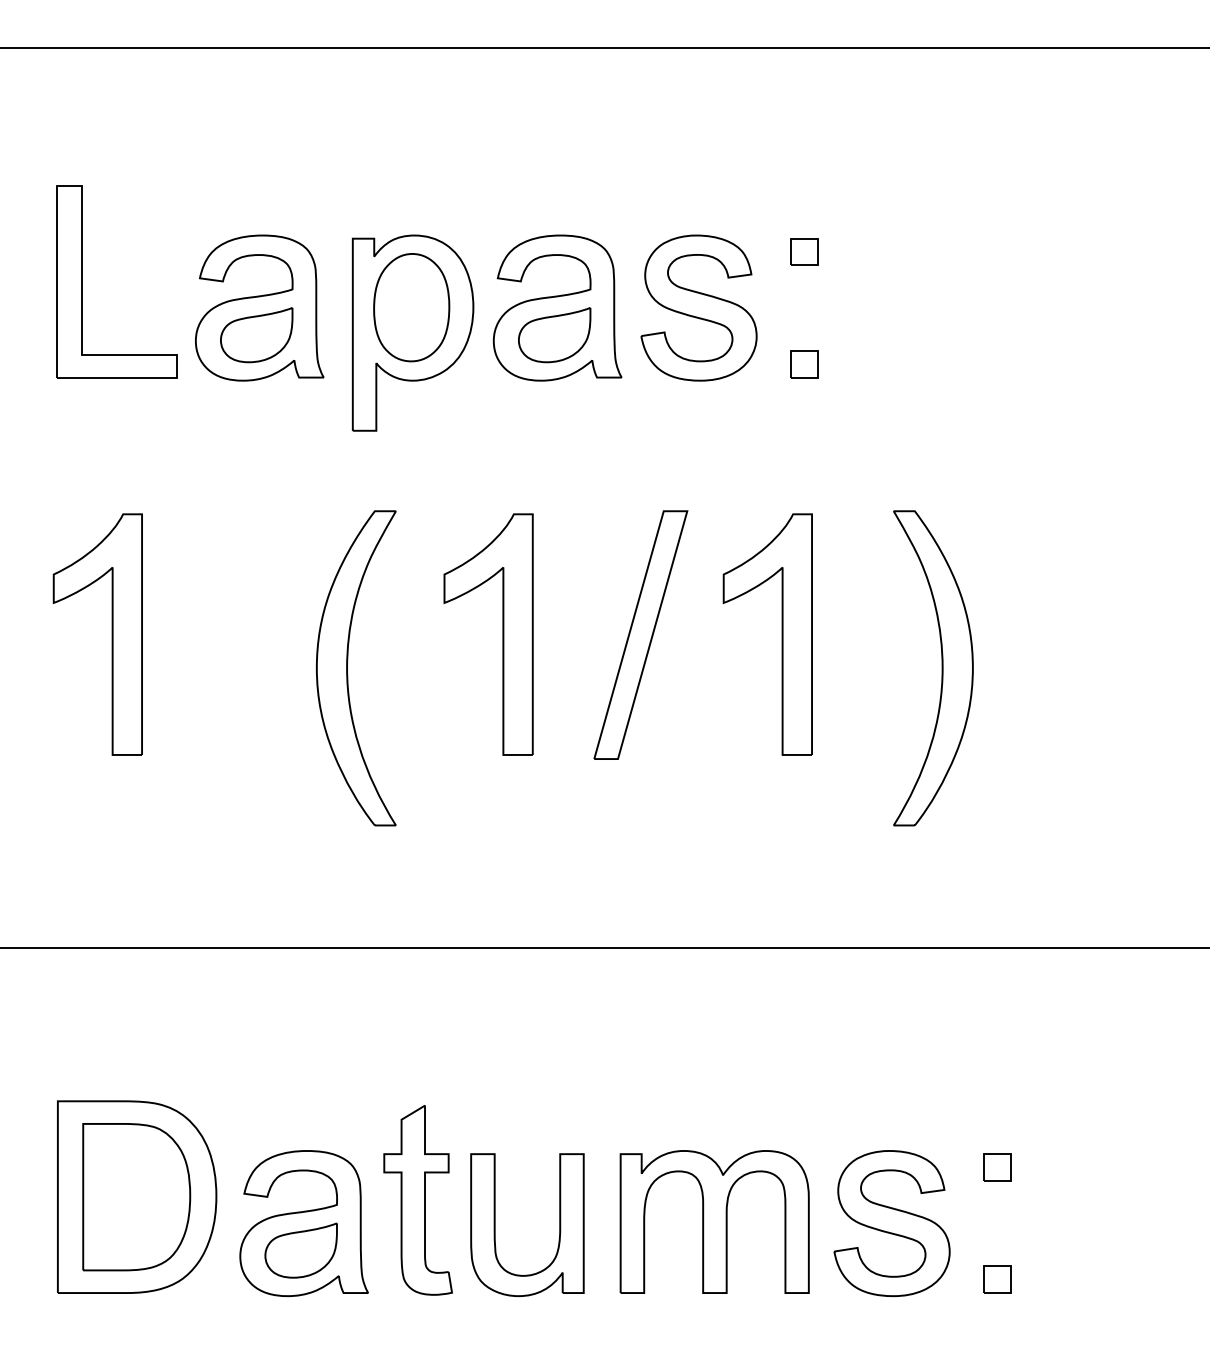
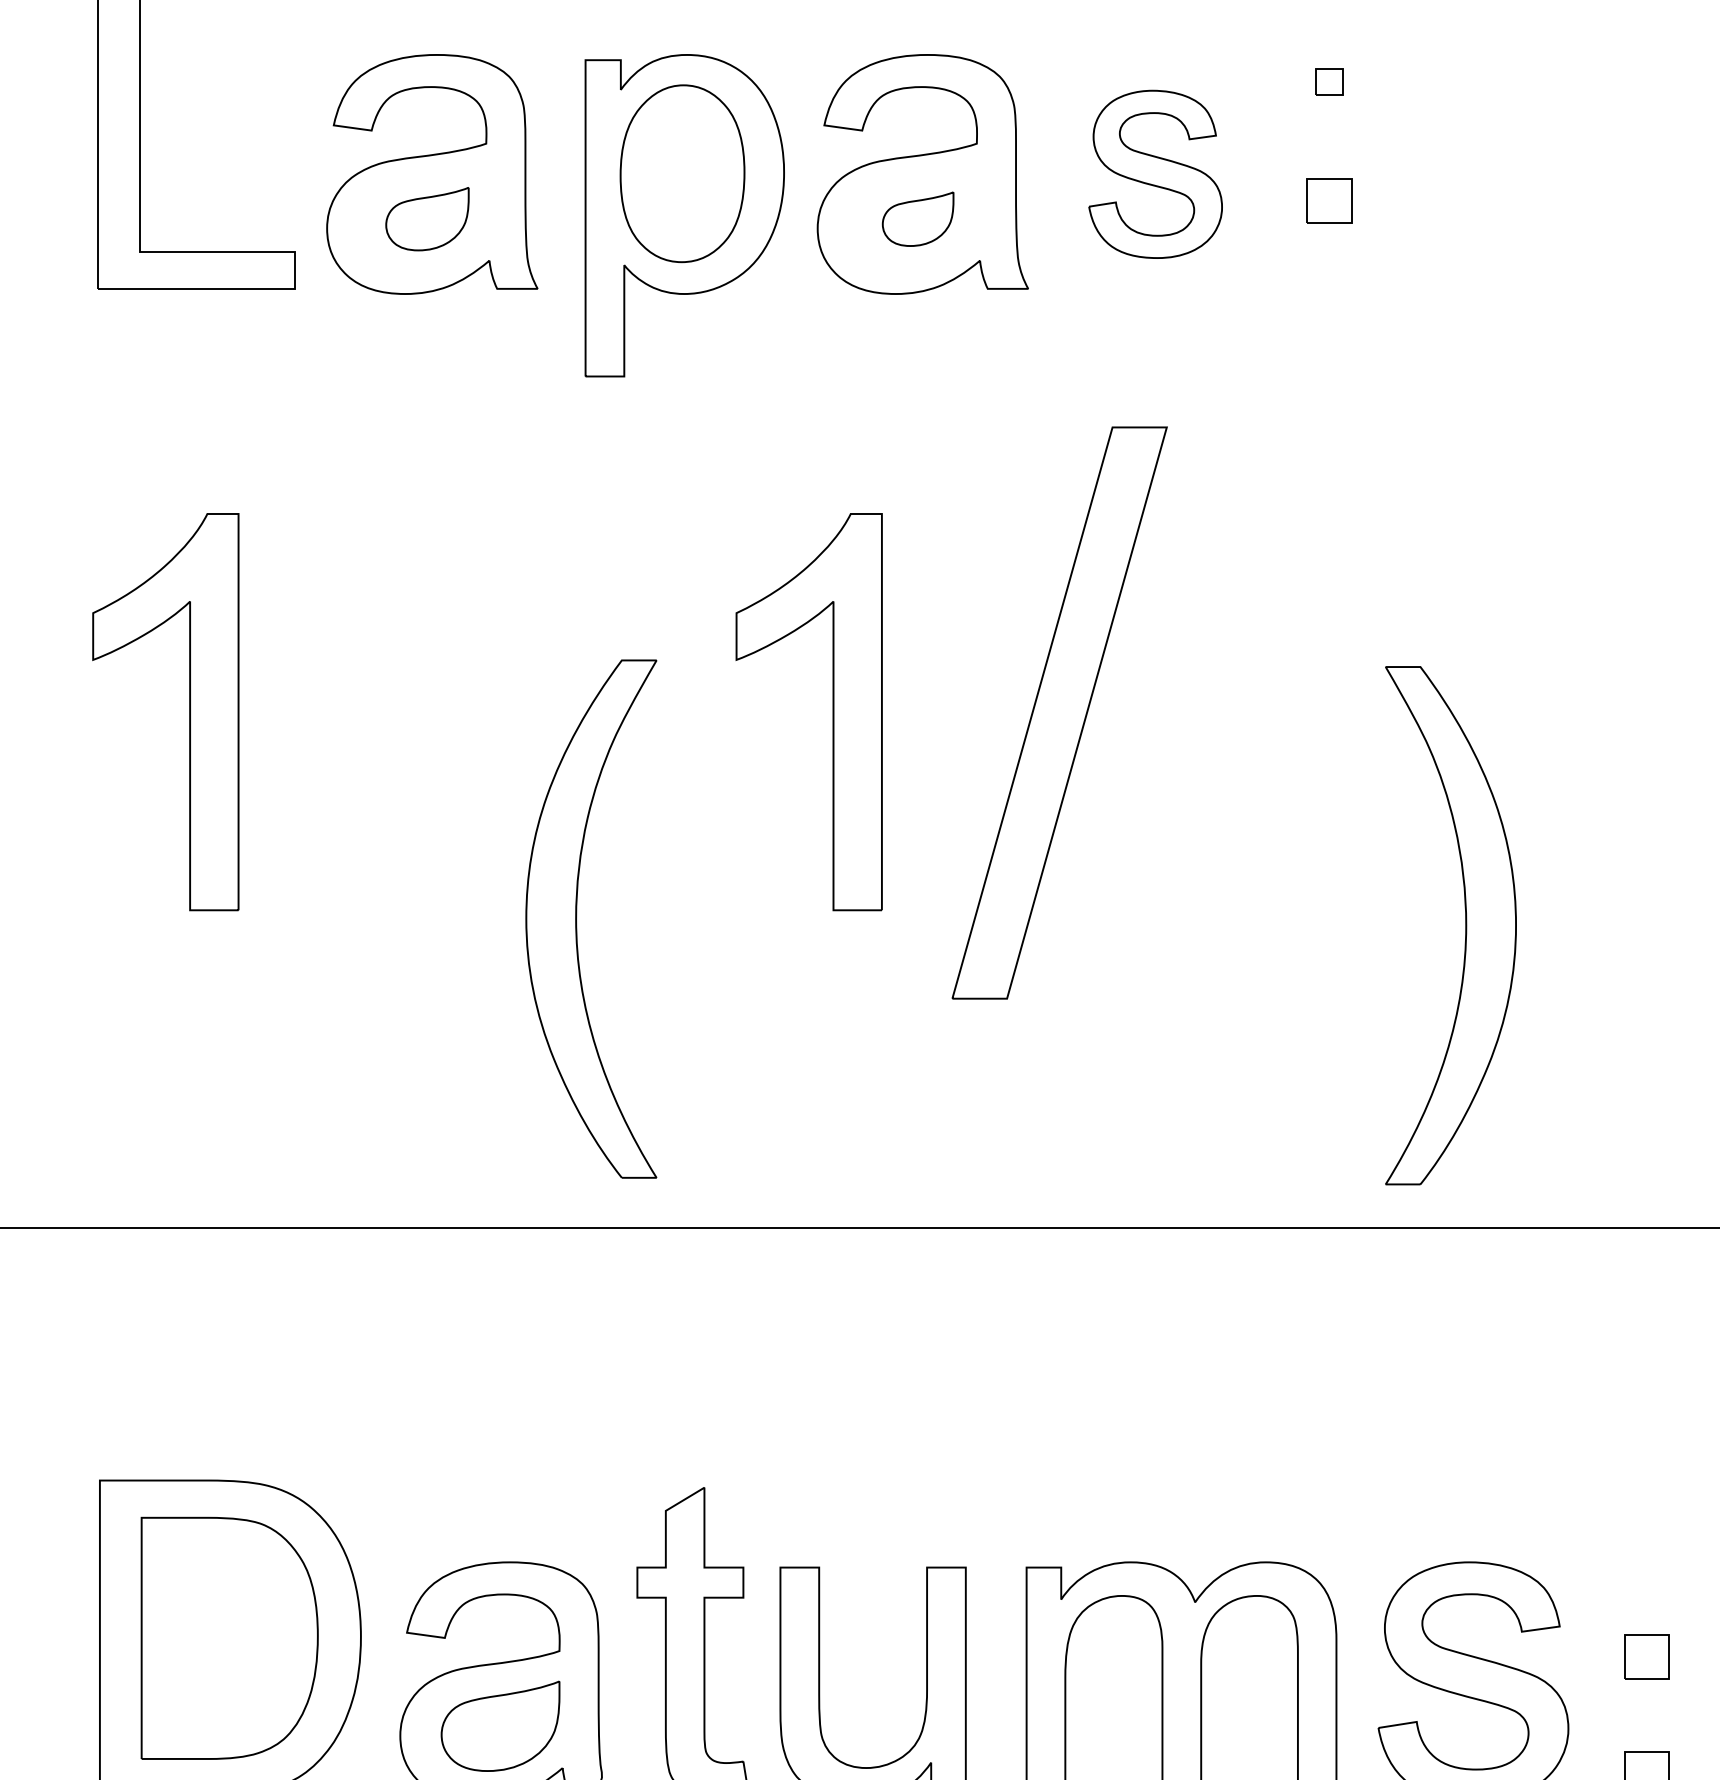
part: (804, 251) -> (1329, 81), size x0.6
part: (698, 307) -> (1154, 173), size x0.7
part: (256, 335) -> (426, 219), size x0.7
part: (554, 335) -> (917, 219), size x0.6
part: (804, 364) -> (1329, 201), moved
part: (640, 634) -> (1059, 711), size x1.4
part: (781, 634) -> (1291, 711), removed
part: (347, 668) -> (576, 919), moved
part: (941, 668) -> (1464, 925), moved
part: (997, 1167) -> (1647, 1657), moved

